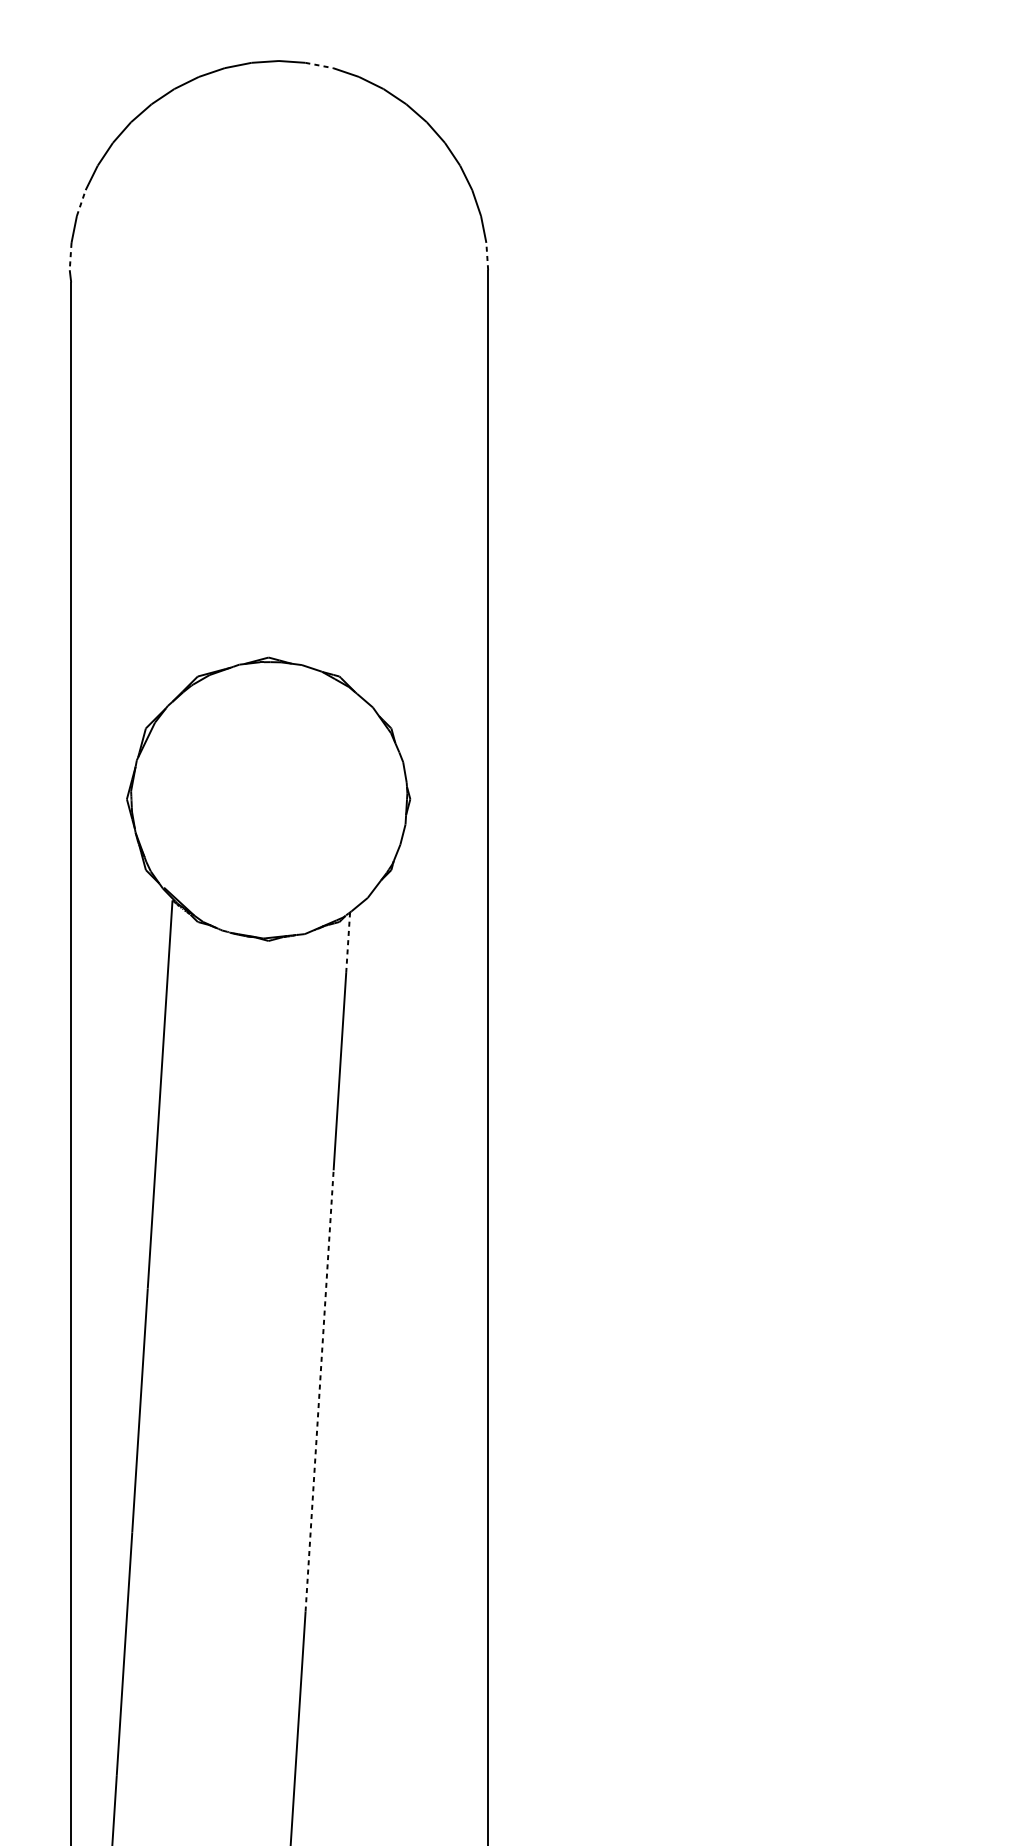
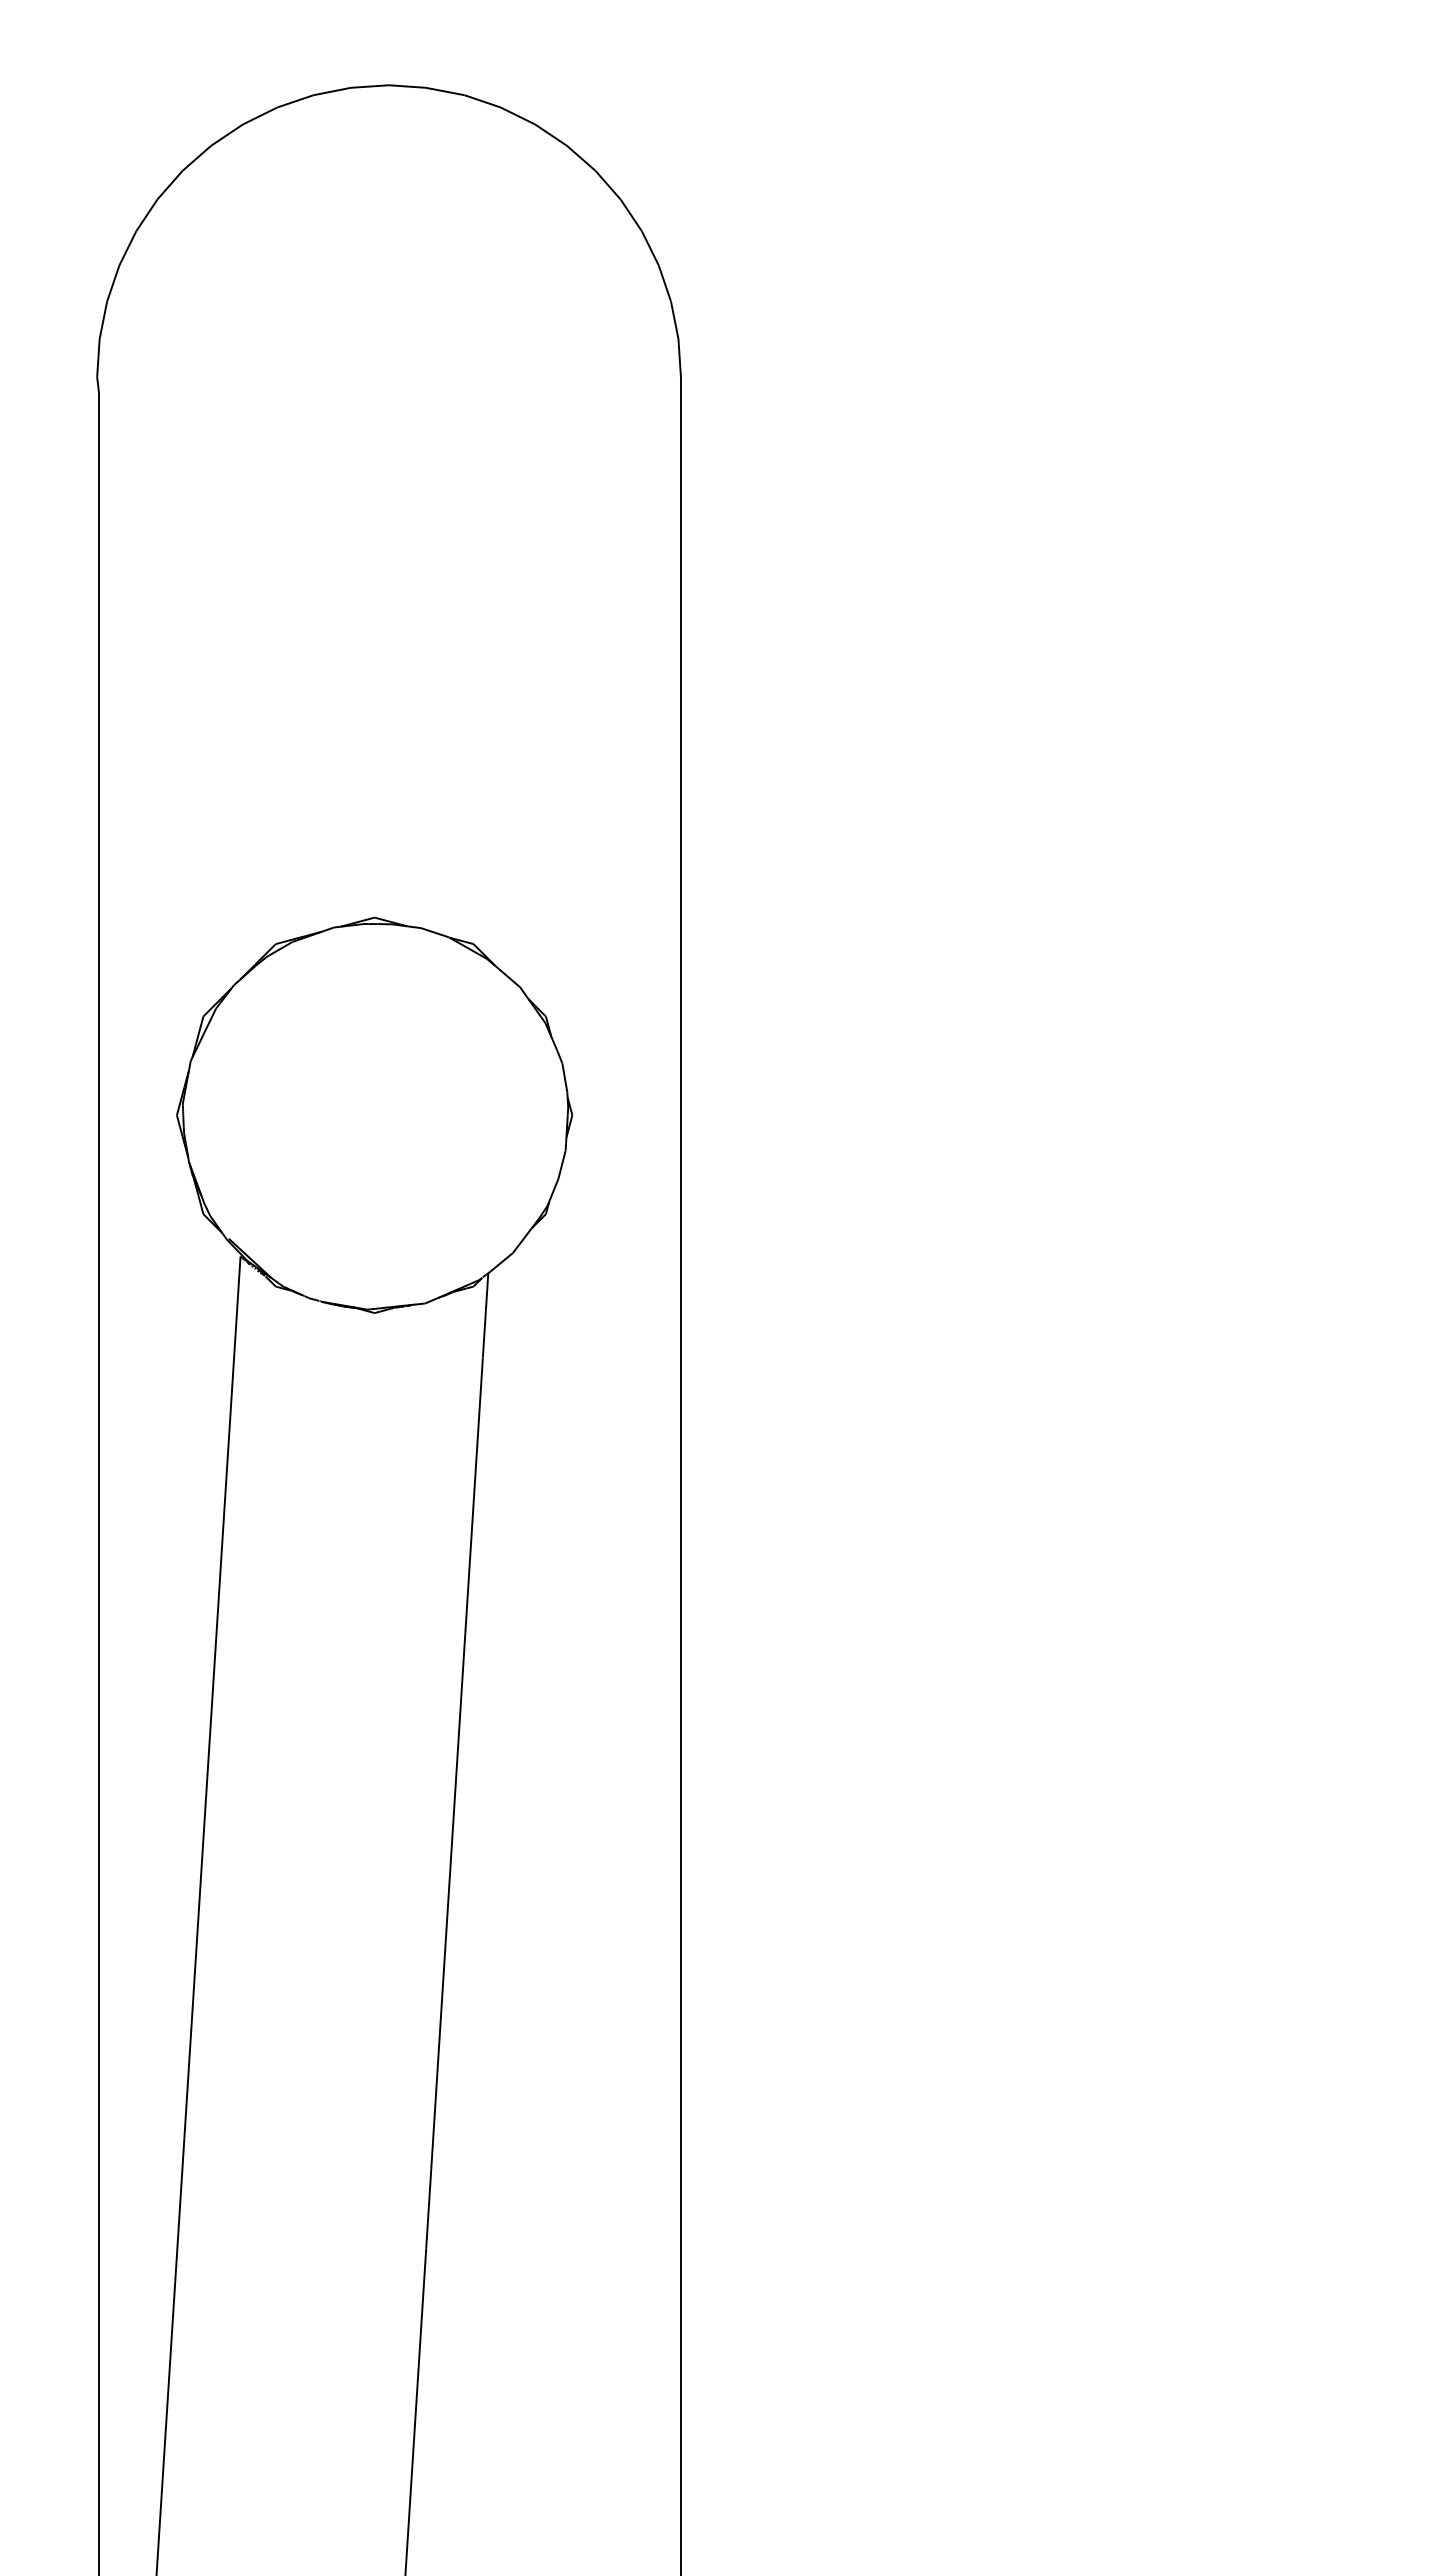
line: (319, 65) -> (445, 91), dashed -> solid
line: (81, 203) -> (113, 283), dashed -> solid
line: (70, 256) -> (98, 358), dashed -> solid
line: (487, 256) -> (679, 357), dashed -> solid
line: (348, 942) -> (485, 1315), dashed -> solid
line: (319, 1390) -> (445, 1940), dashed -> solid

